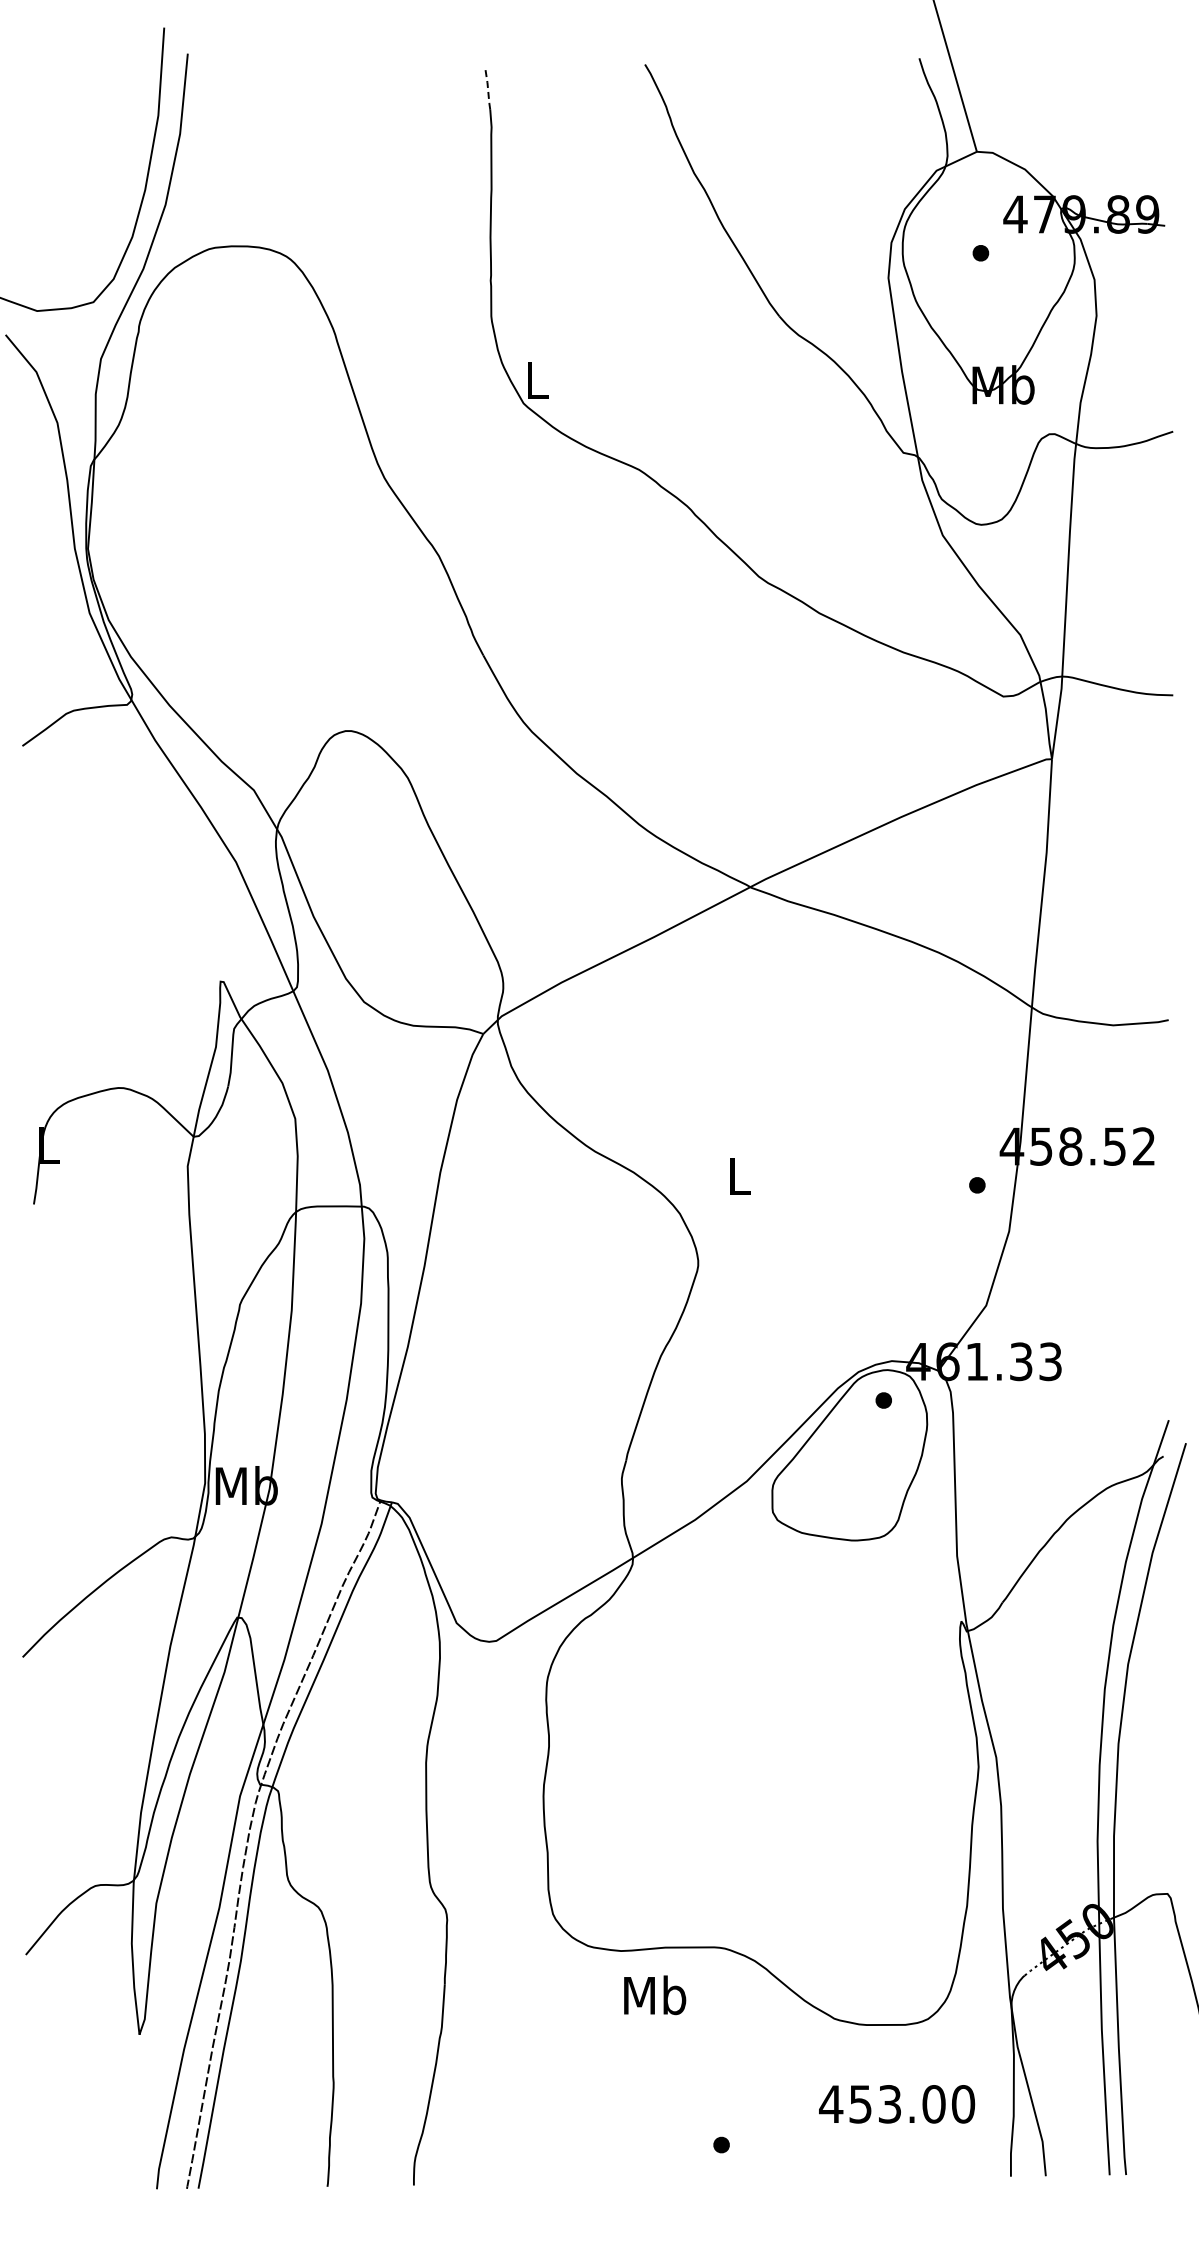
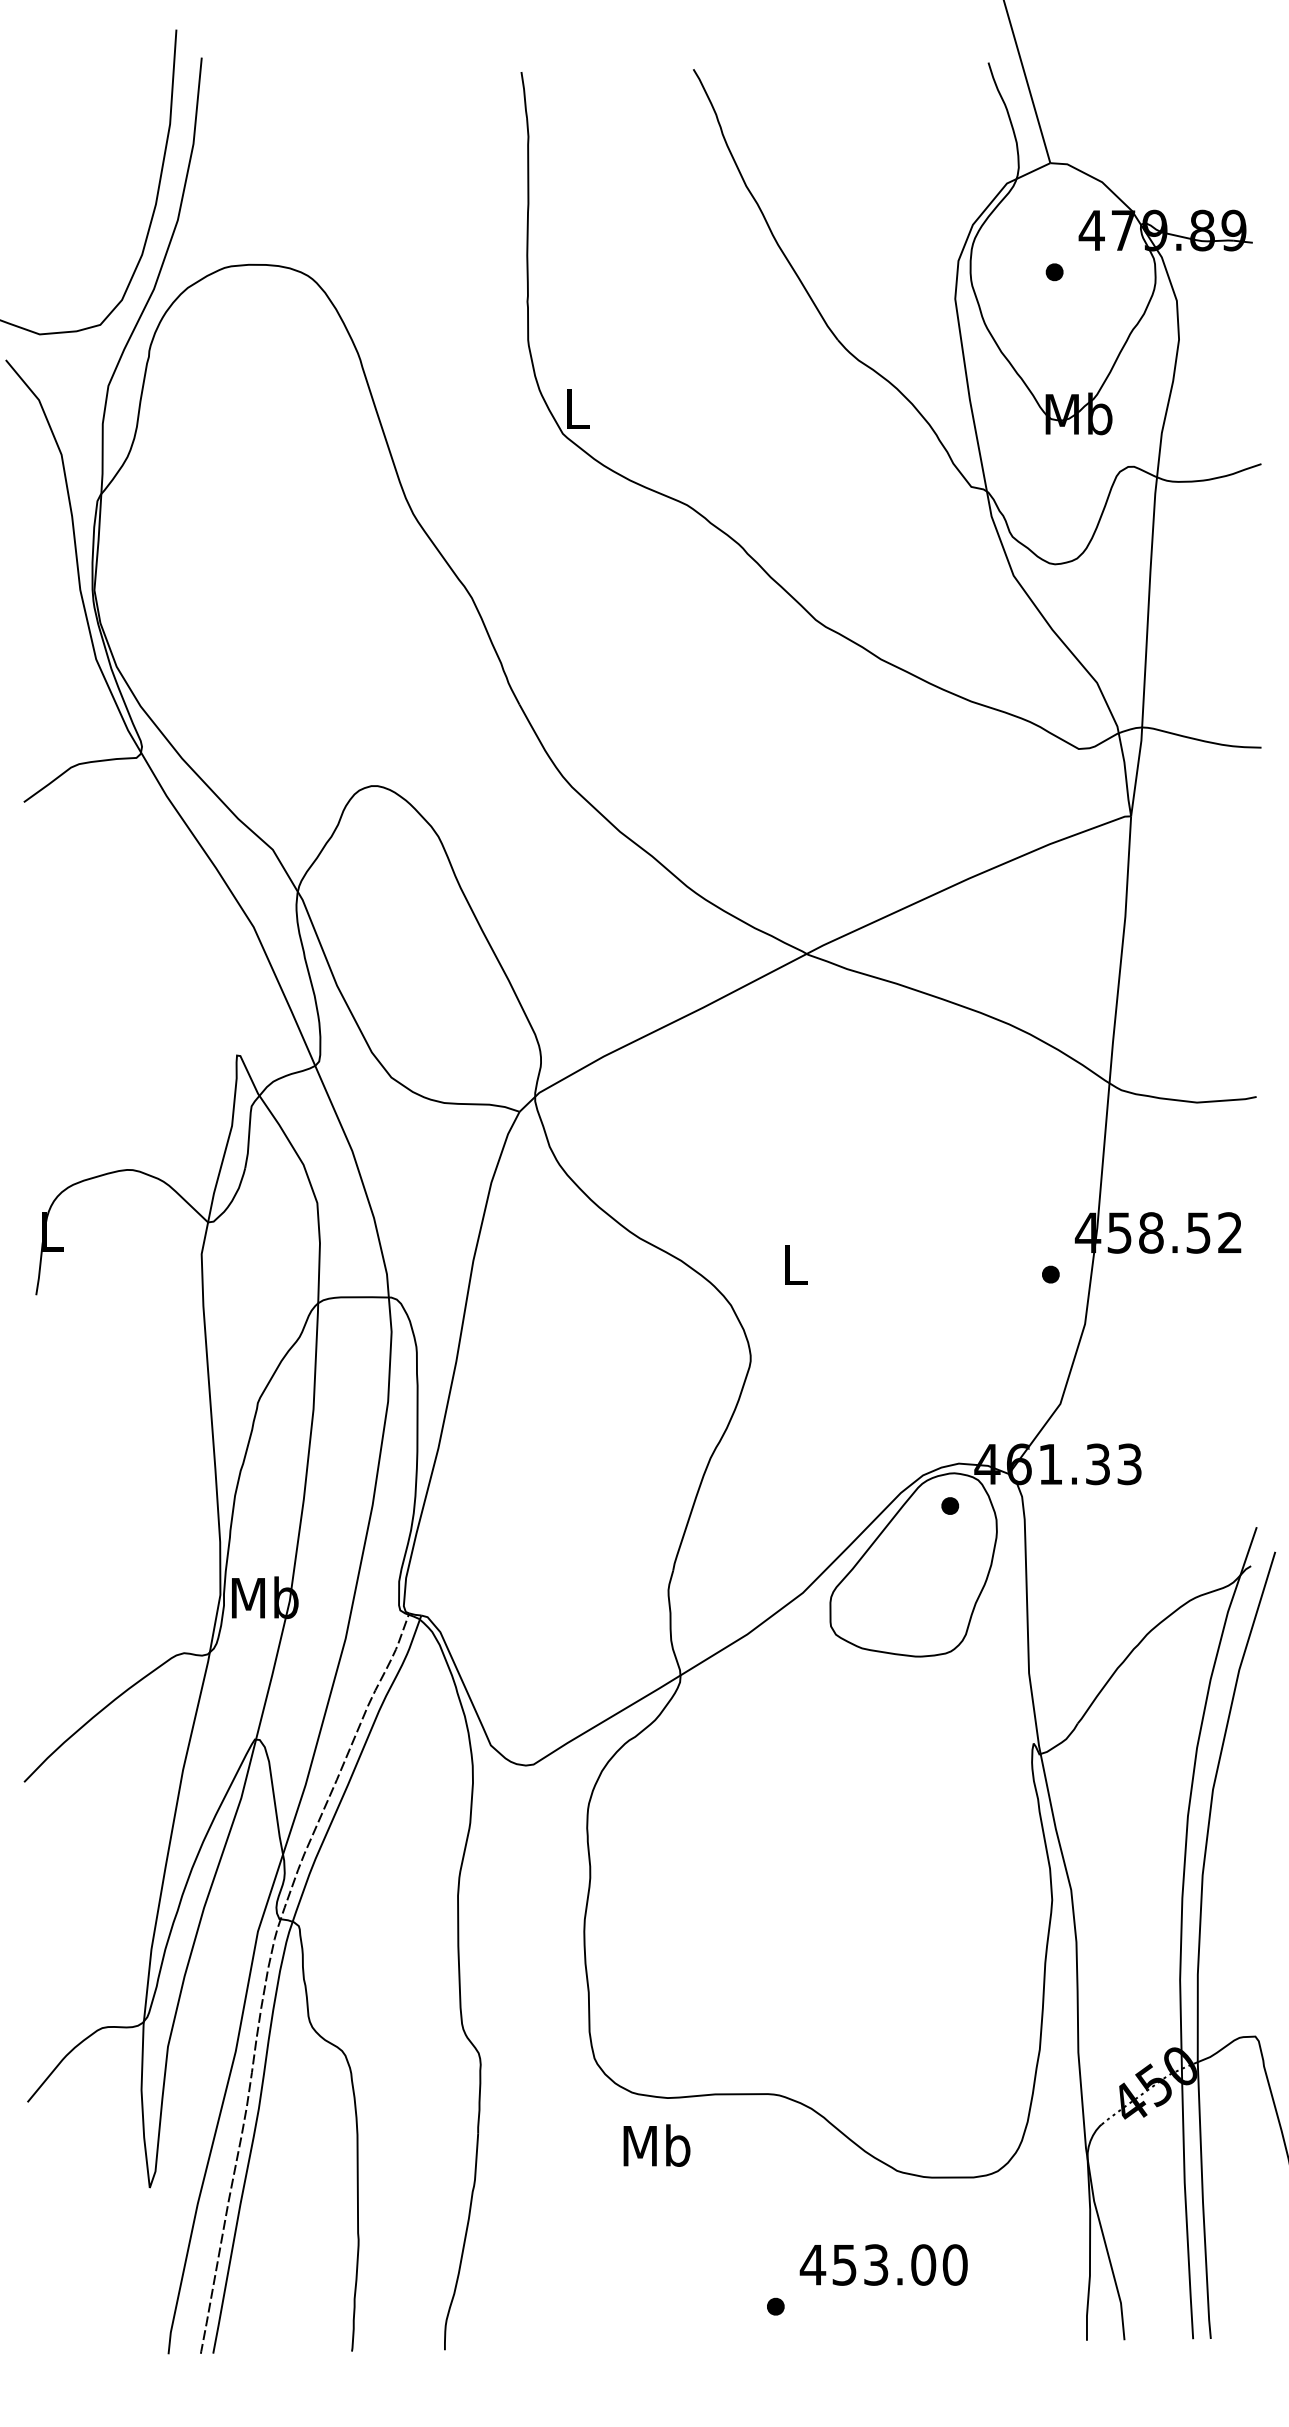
line: (487, 87) -> (524, 94), dashed -> solid
text: (655, 1995) -> (657, 2145), moved
text: (897, 2104) -> (884, 2265), moved

